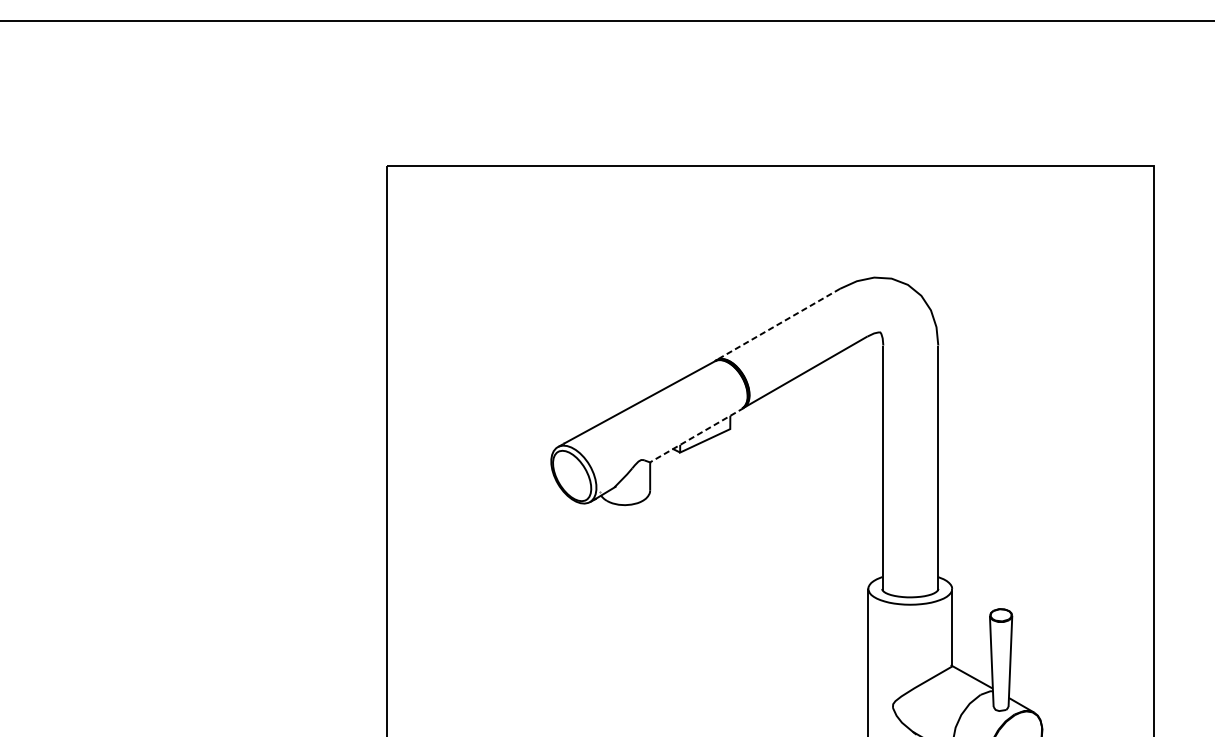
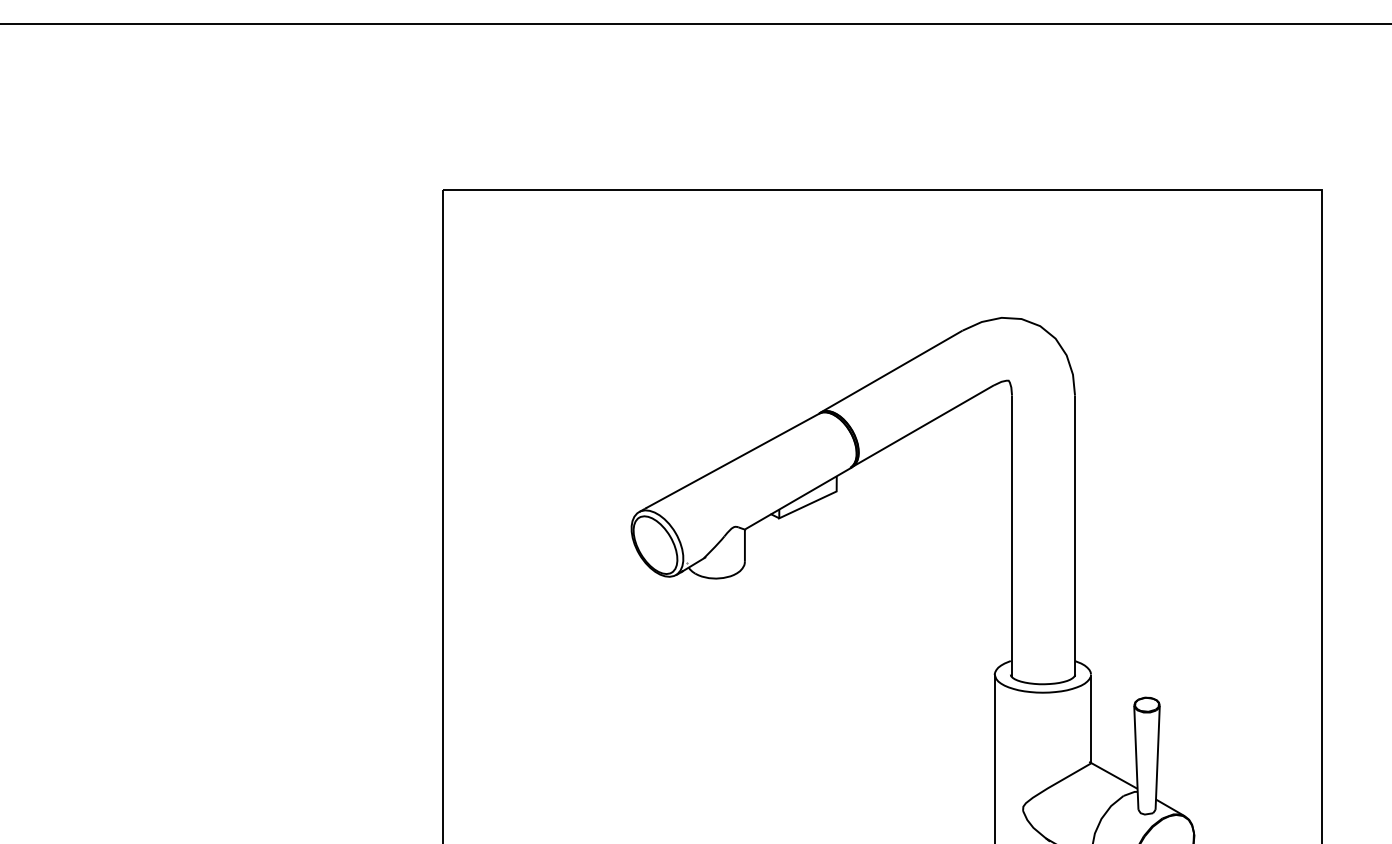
line: (778, 324) -> (891, 371), dashed -> solid
line: (696, 435) -> (798, 498), dashed -> solid

